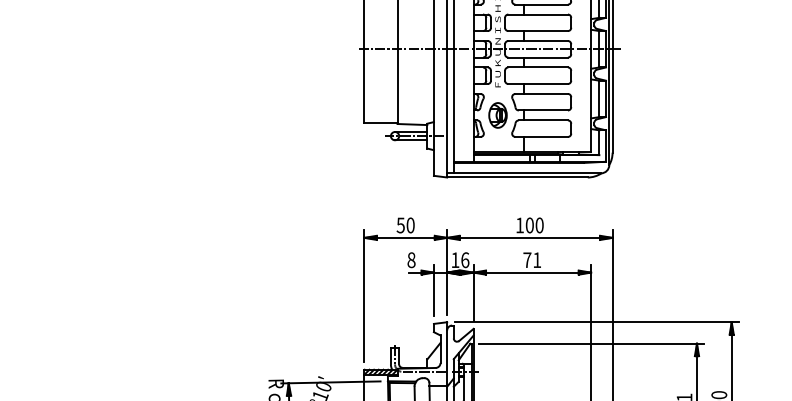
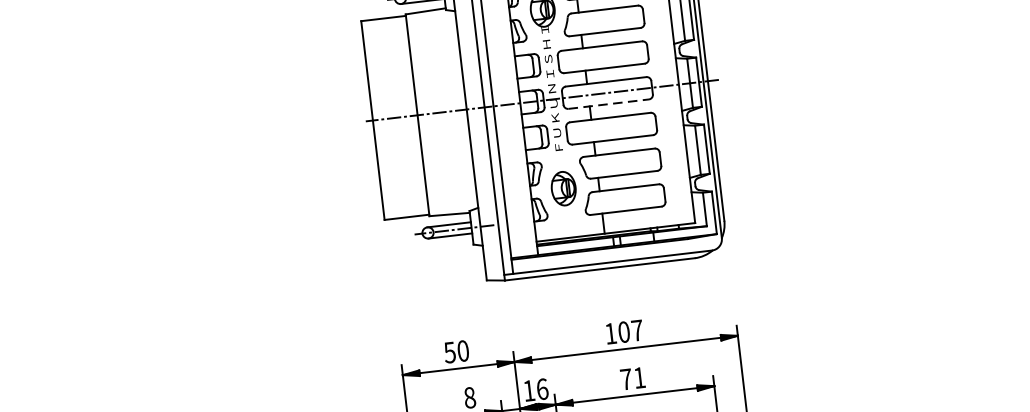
line: (538, 57) -> (609, 104), solid -> dashed
text: (539, 225) -> (637, 330), 100 -> 107

